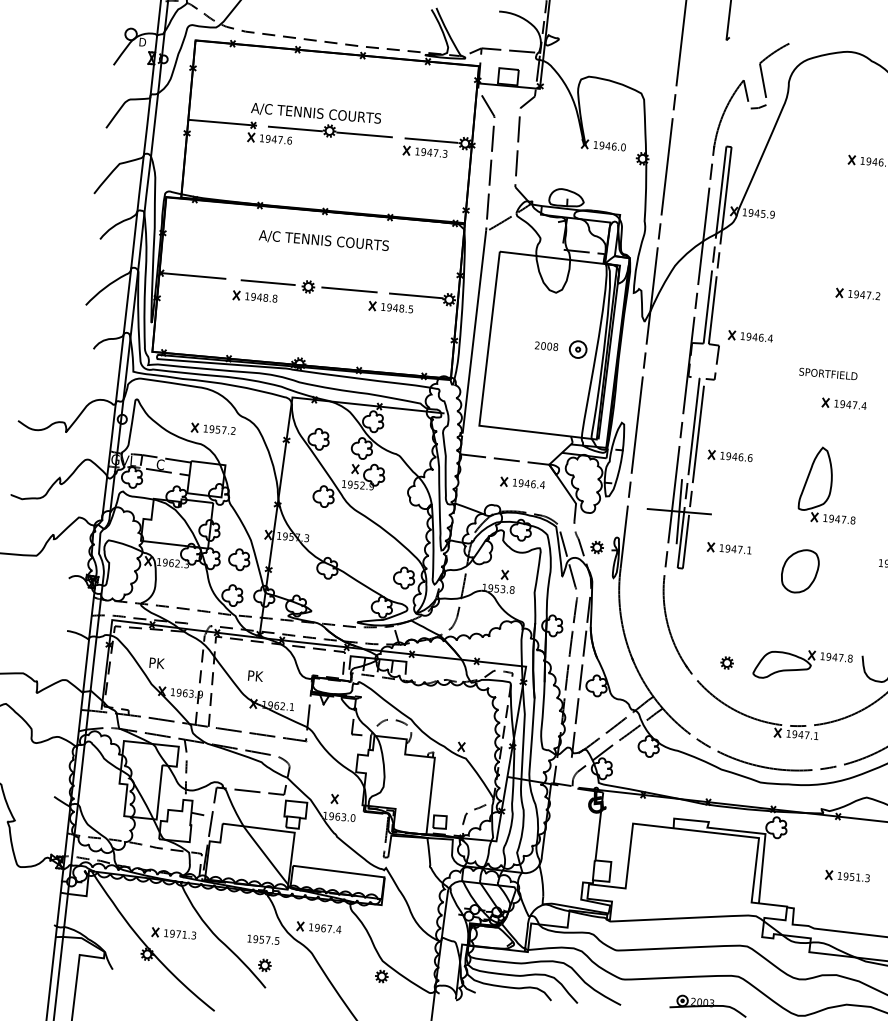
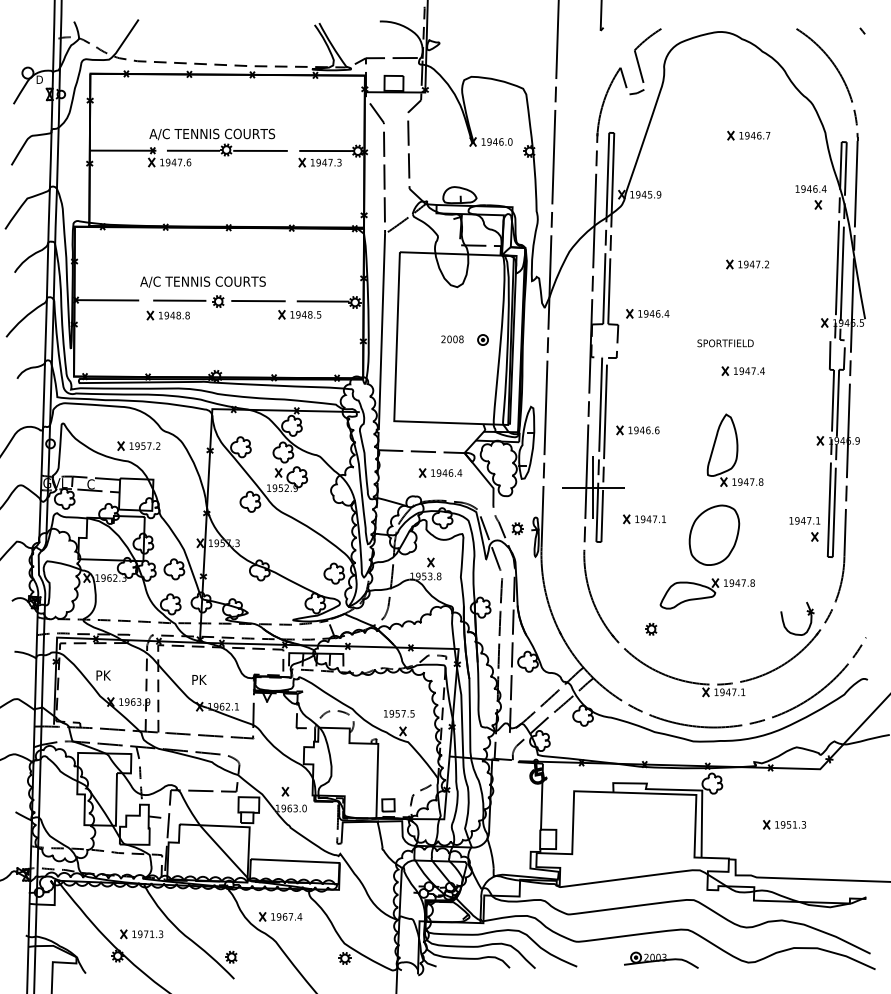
text: (323, 240) -> (202, 281), moved
part: (577, 348) -> (482, 339), size x0.62
part: (800, 570) -> (714, 534), size x1.43
part: (801, 665) -> (706, 593), moved
text: (263, 939) -> (399, 713), moved

